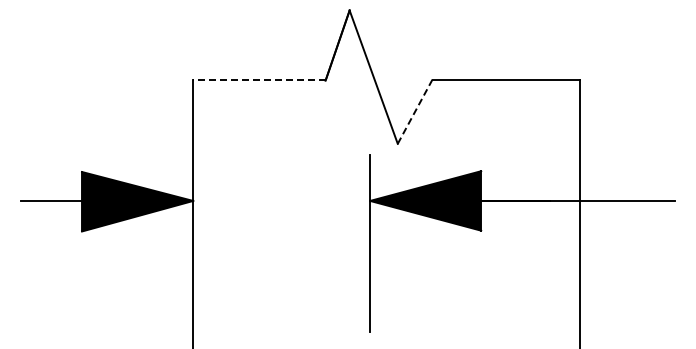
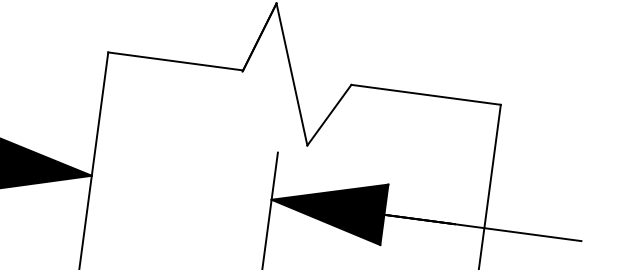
line: (259, 79) -> (175, 61), dashed -> solid
line: (415, 111) -> (329, 115), dashed -> solid

